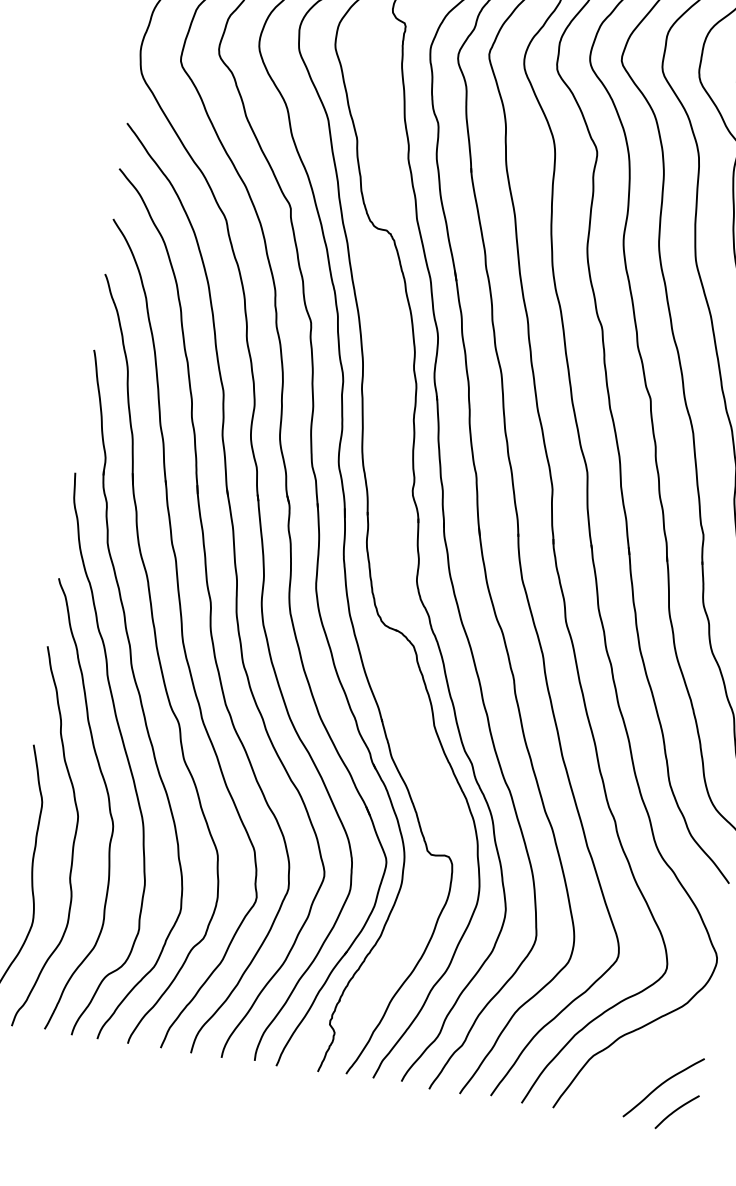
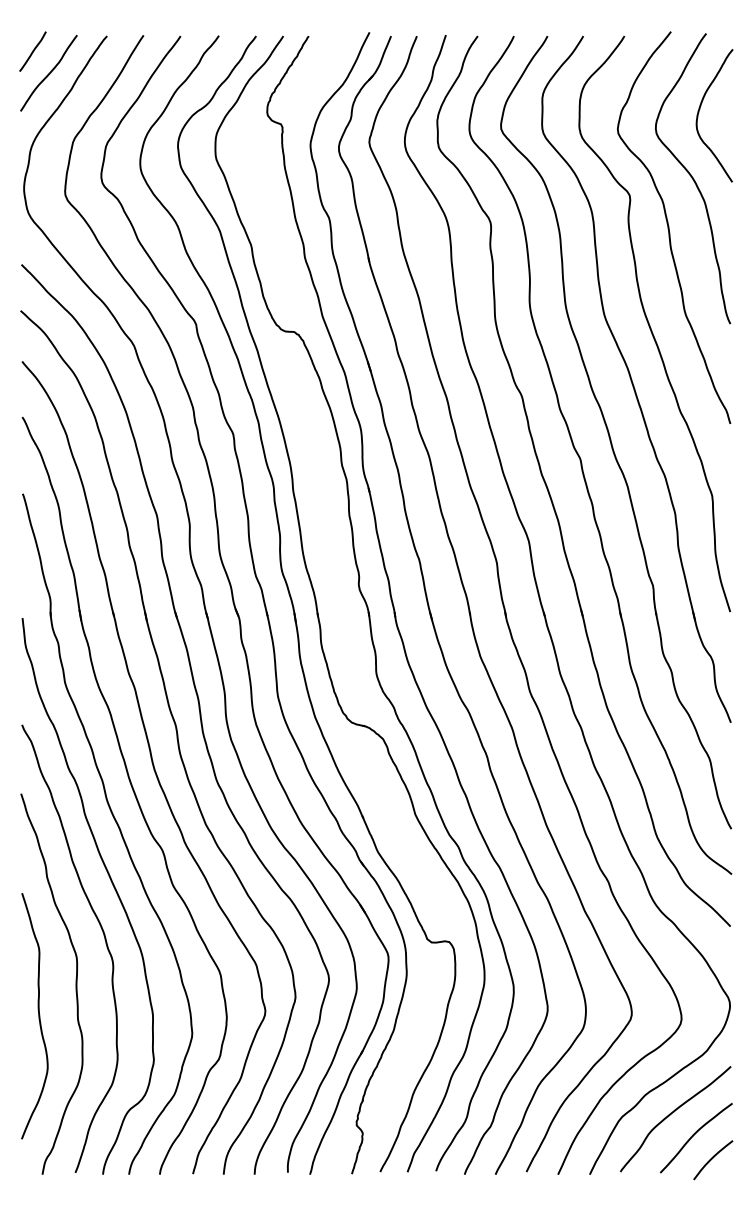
curve: (642, 1060) -> (671, 1114), added

